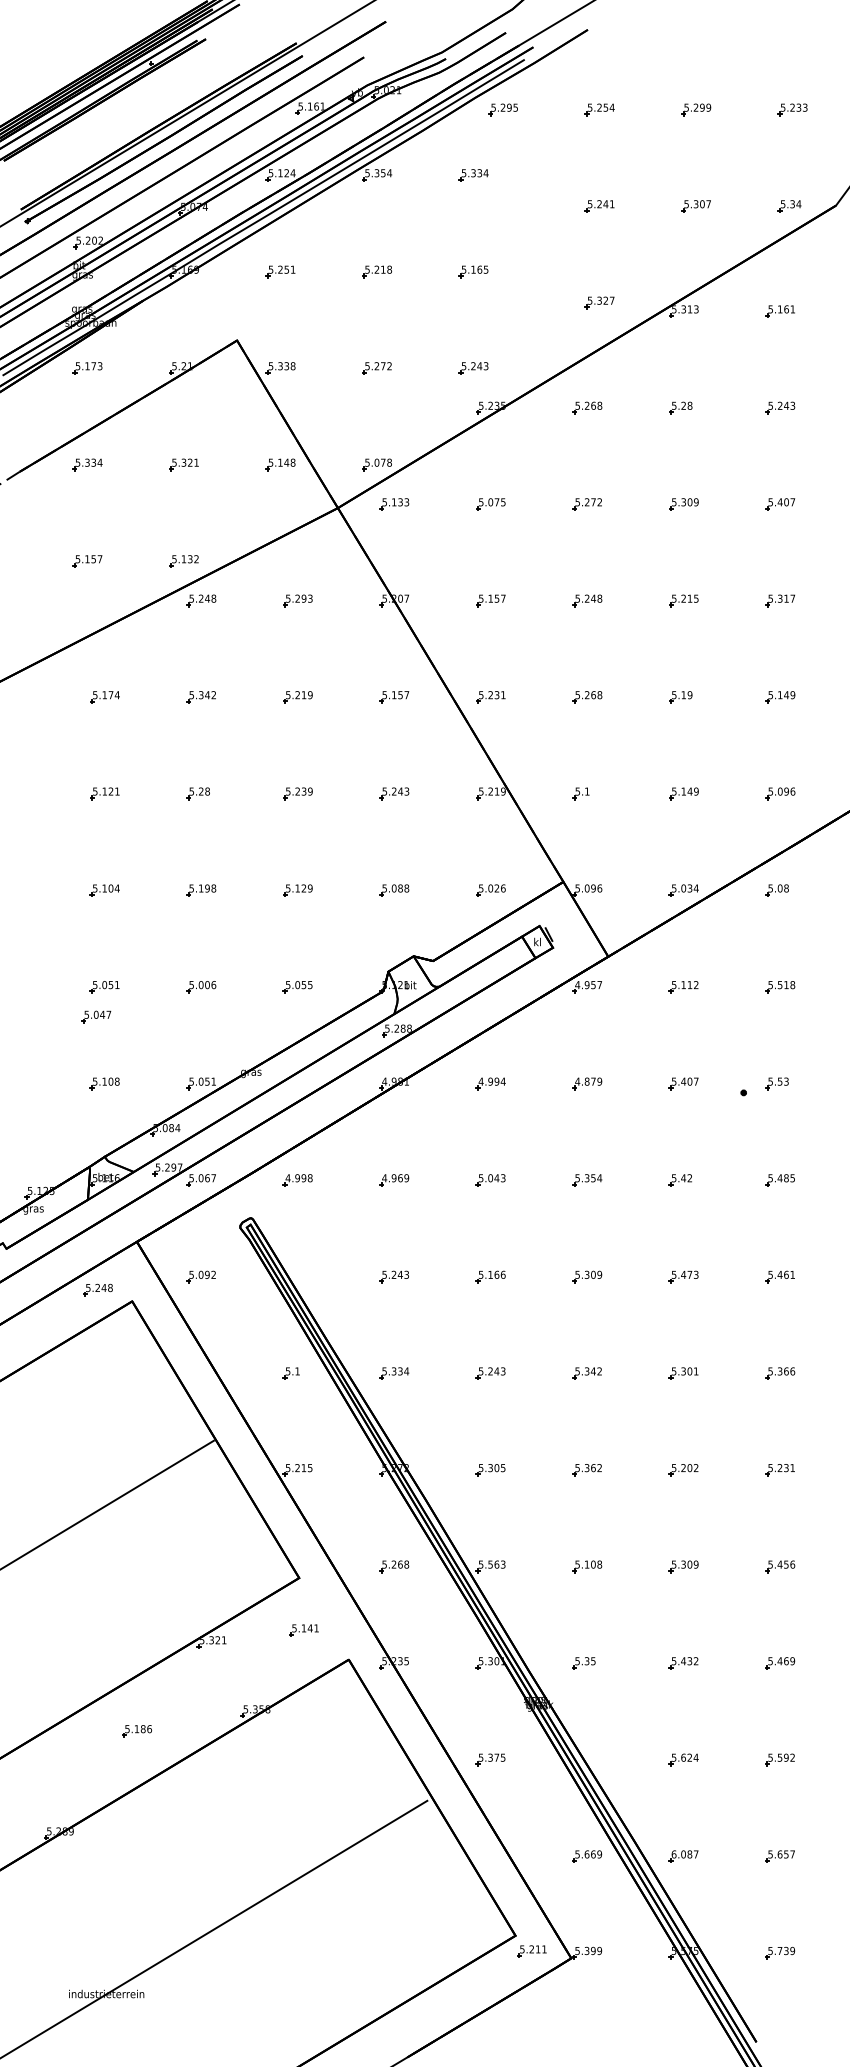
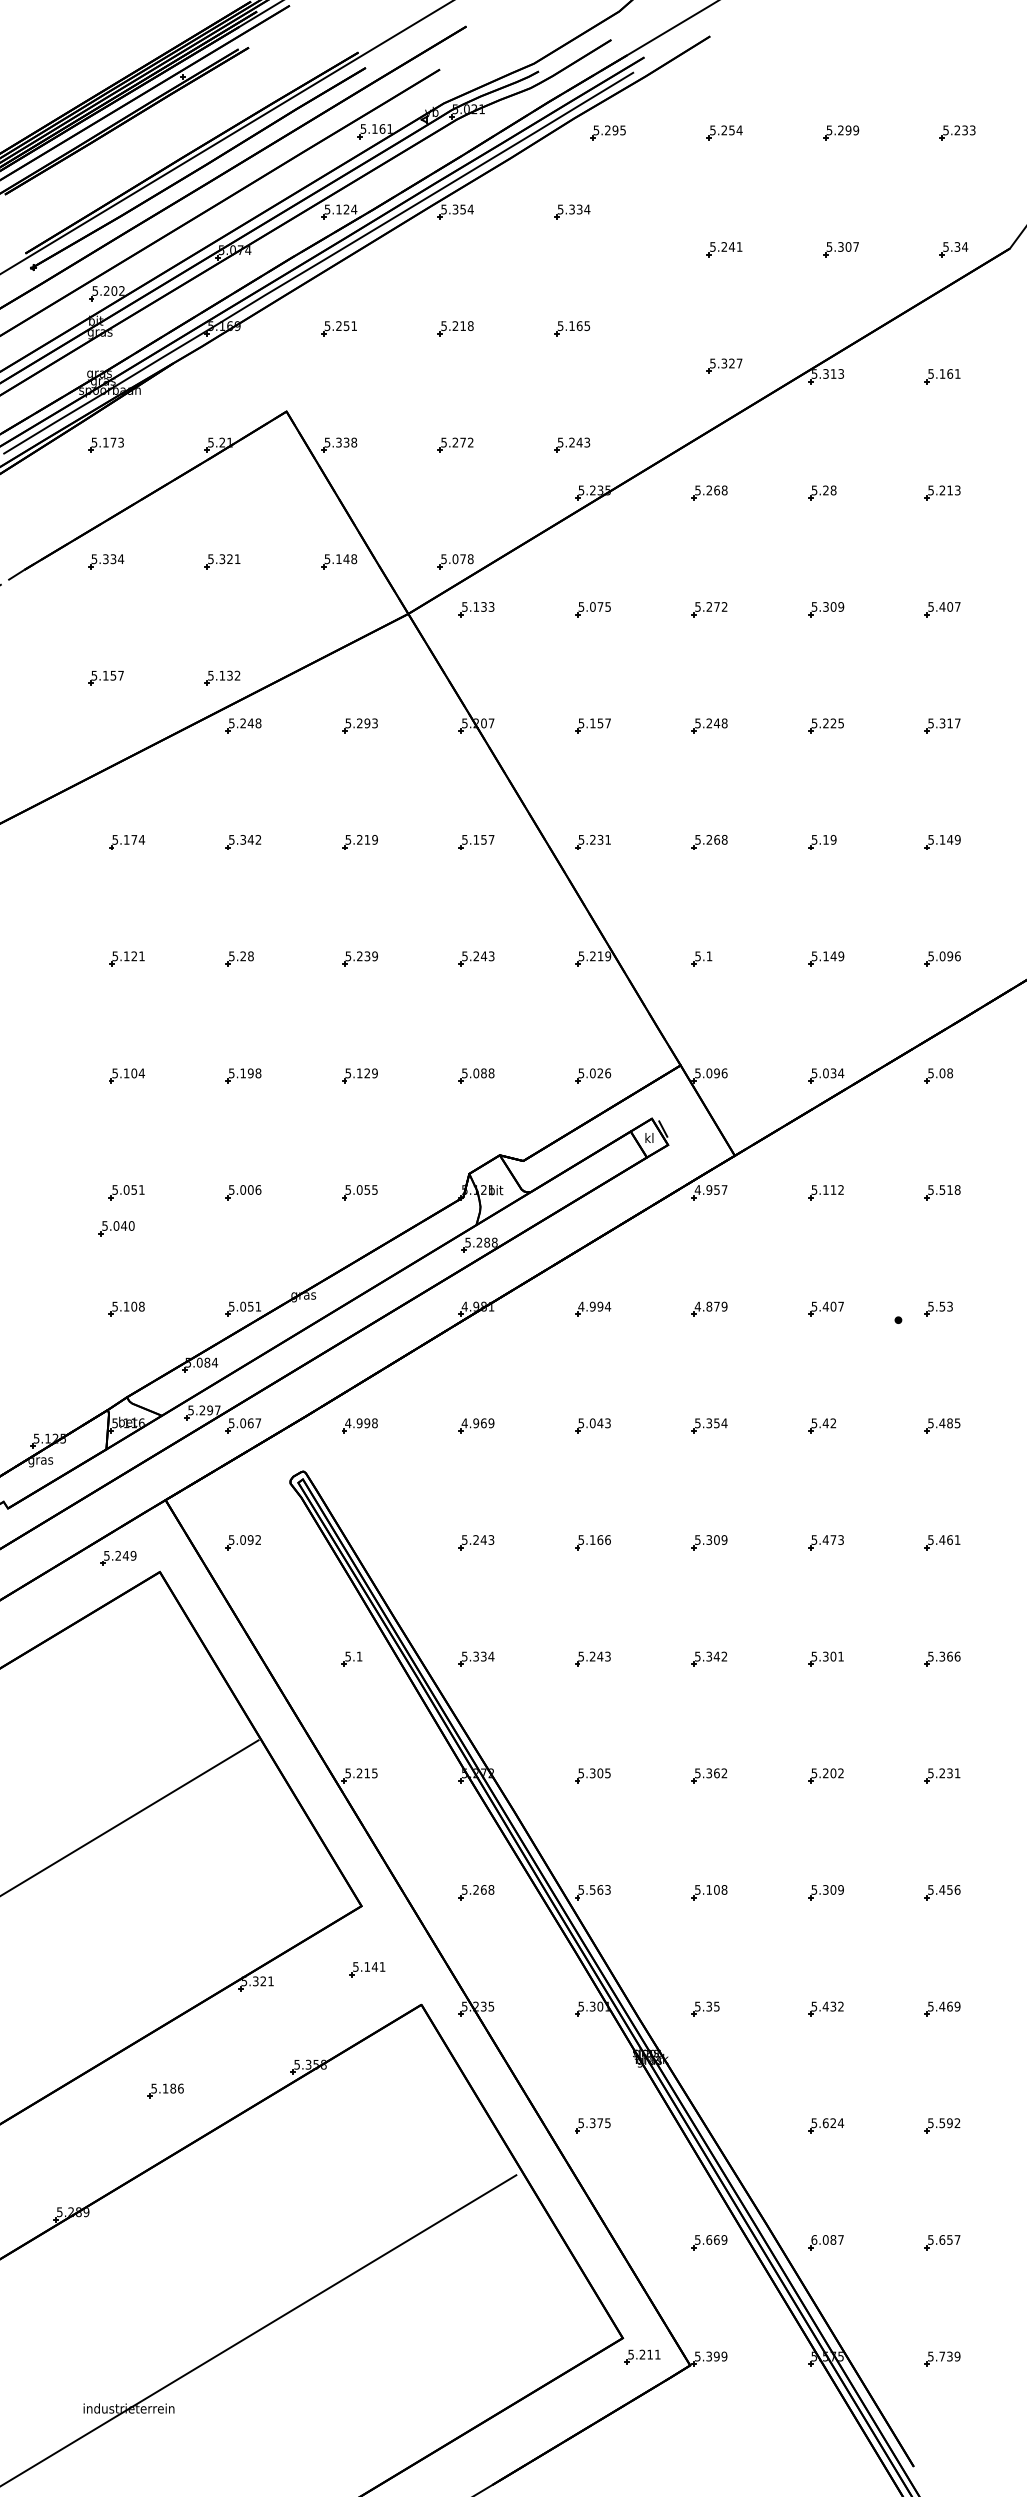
text: (786, 405) -> (950, 490), 5.243 -> 5.213
text: (689, 598) -> (833, 723), 5.215 -> 5.225
text: (108, 1014) -> (131, 1225), 5.047 -> 5.040
text: (110, 1287) -> (133, 1555), 5.248 -> 5.249

